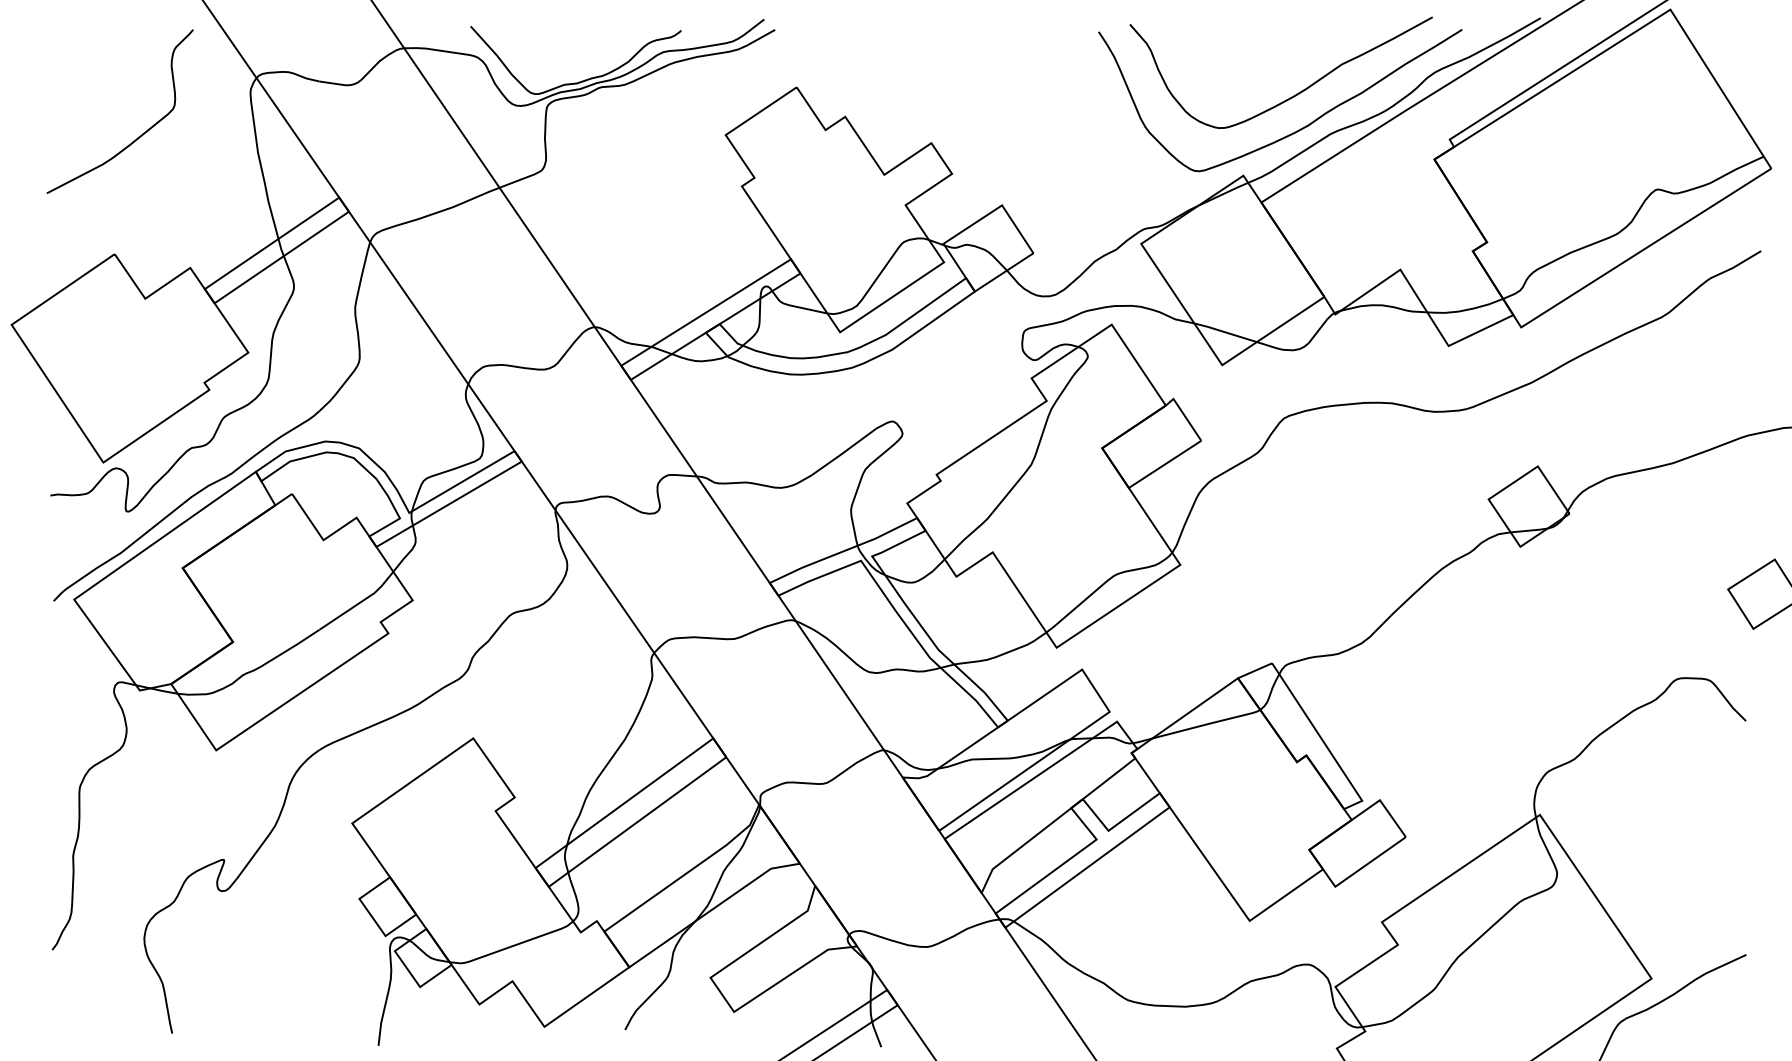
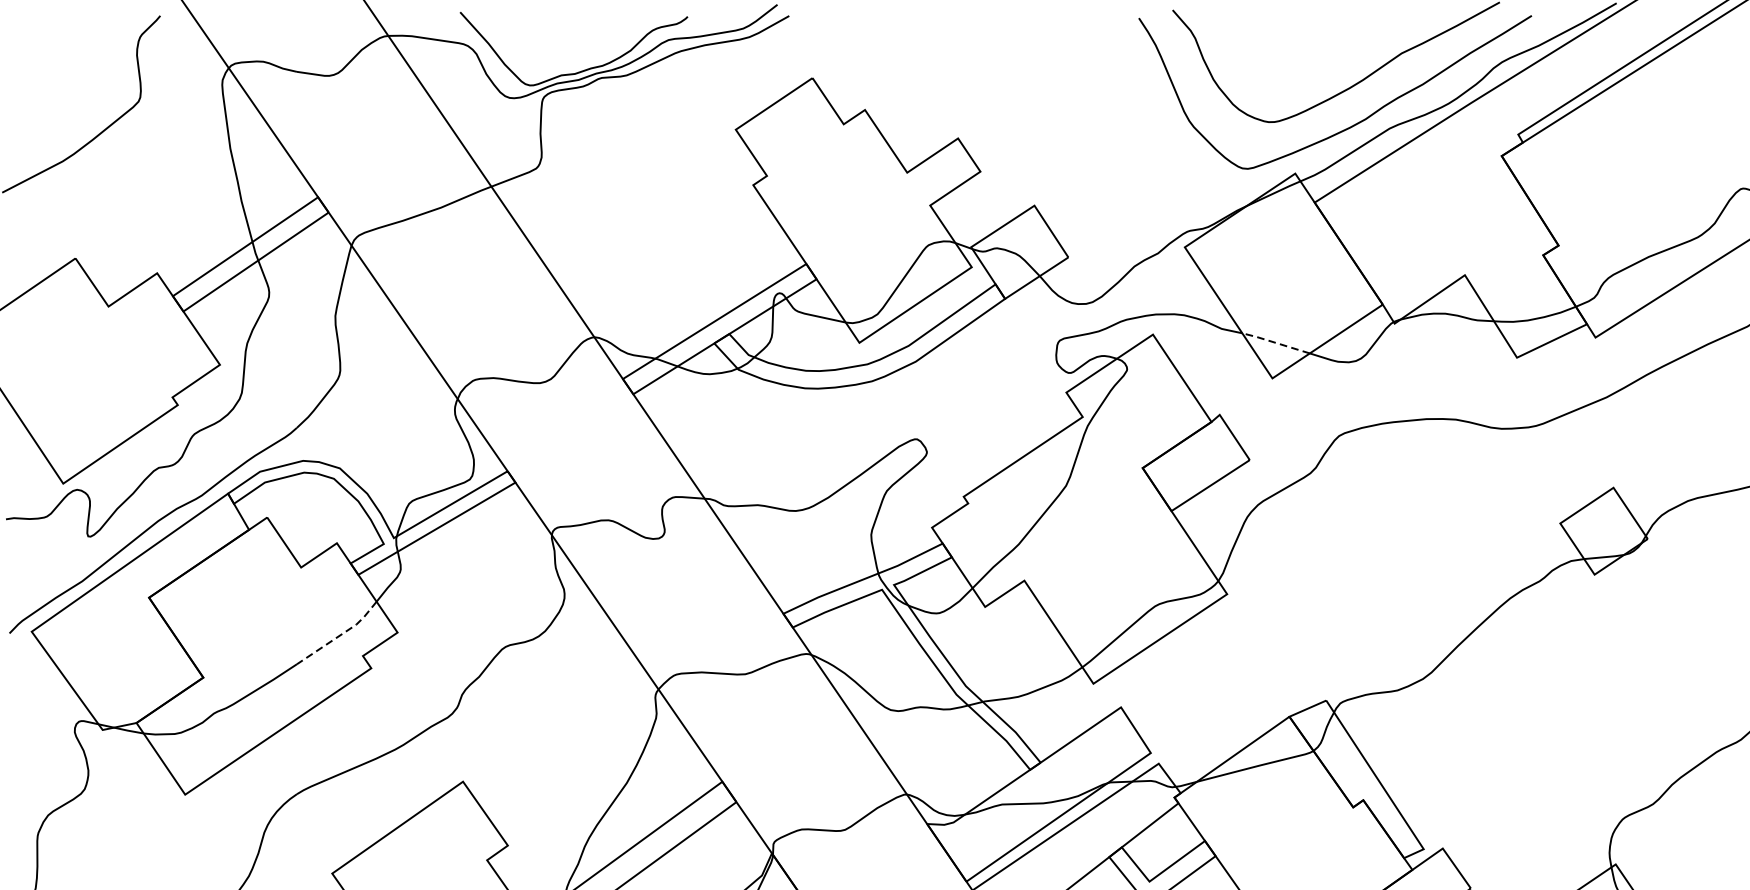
line: (1224, 332) -> (1274, 343), solid -> dashed
line: (360, 602) -> (341, 634), solid -> dashed

